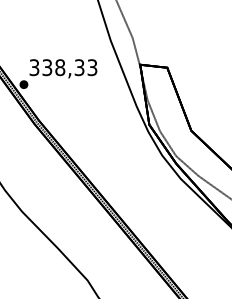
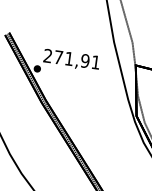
text: (63, 67) -> (72, 59), 338,33 -> 271,91

